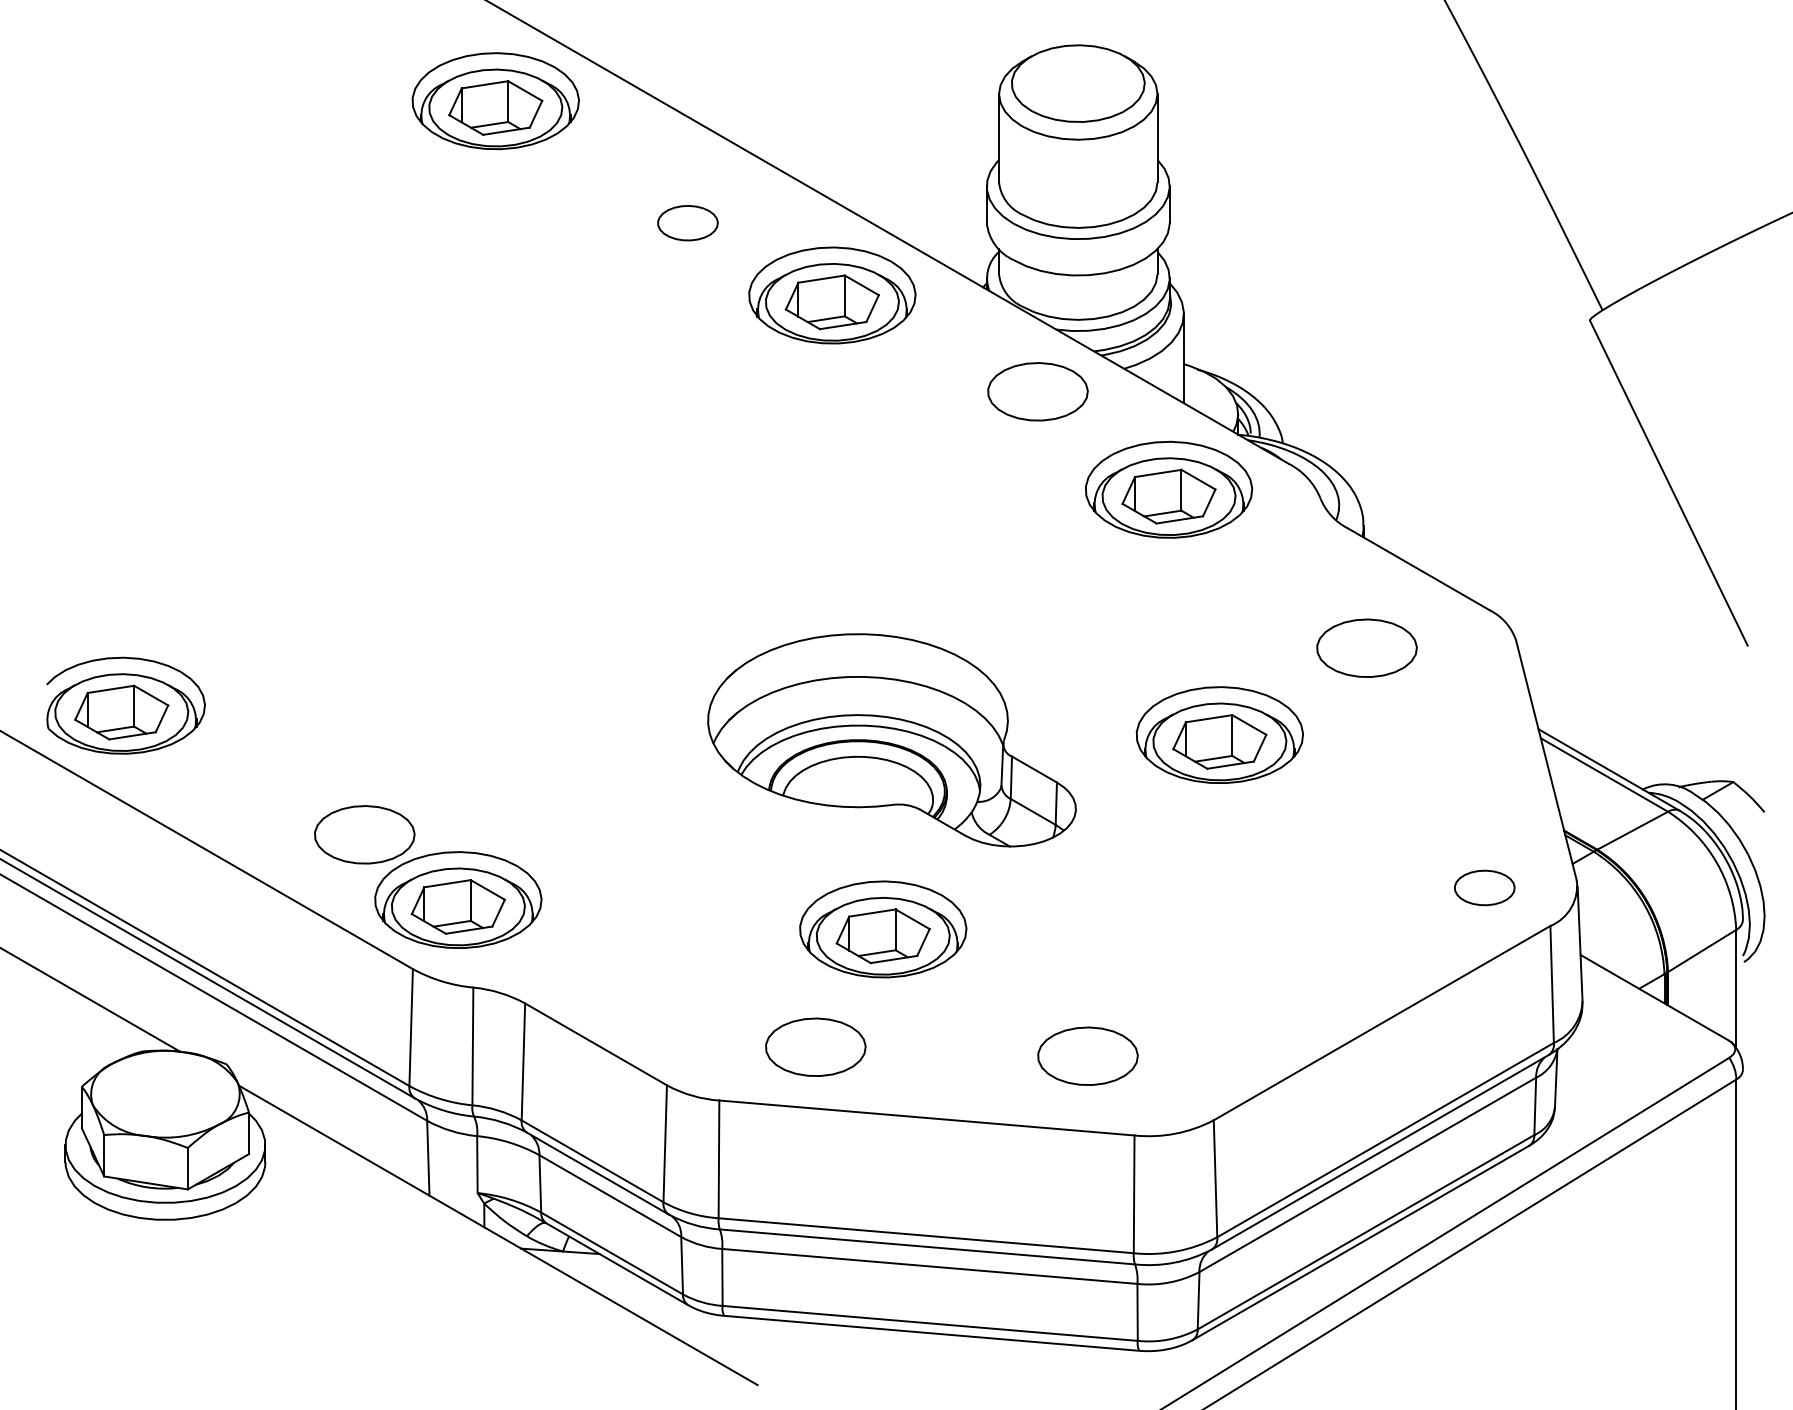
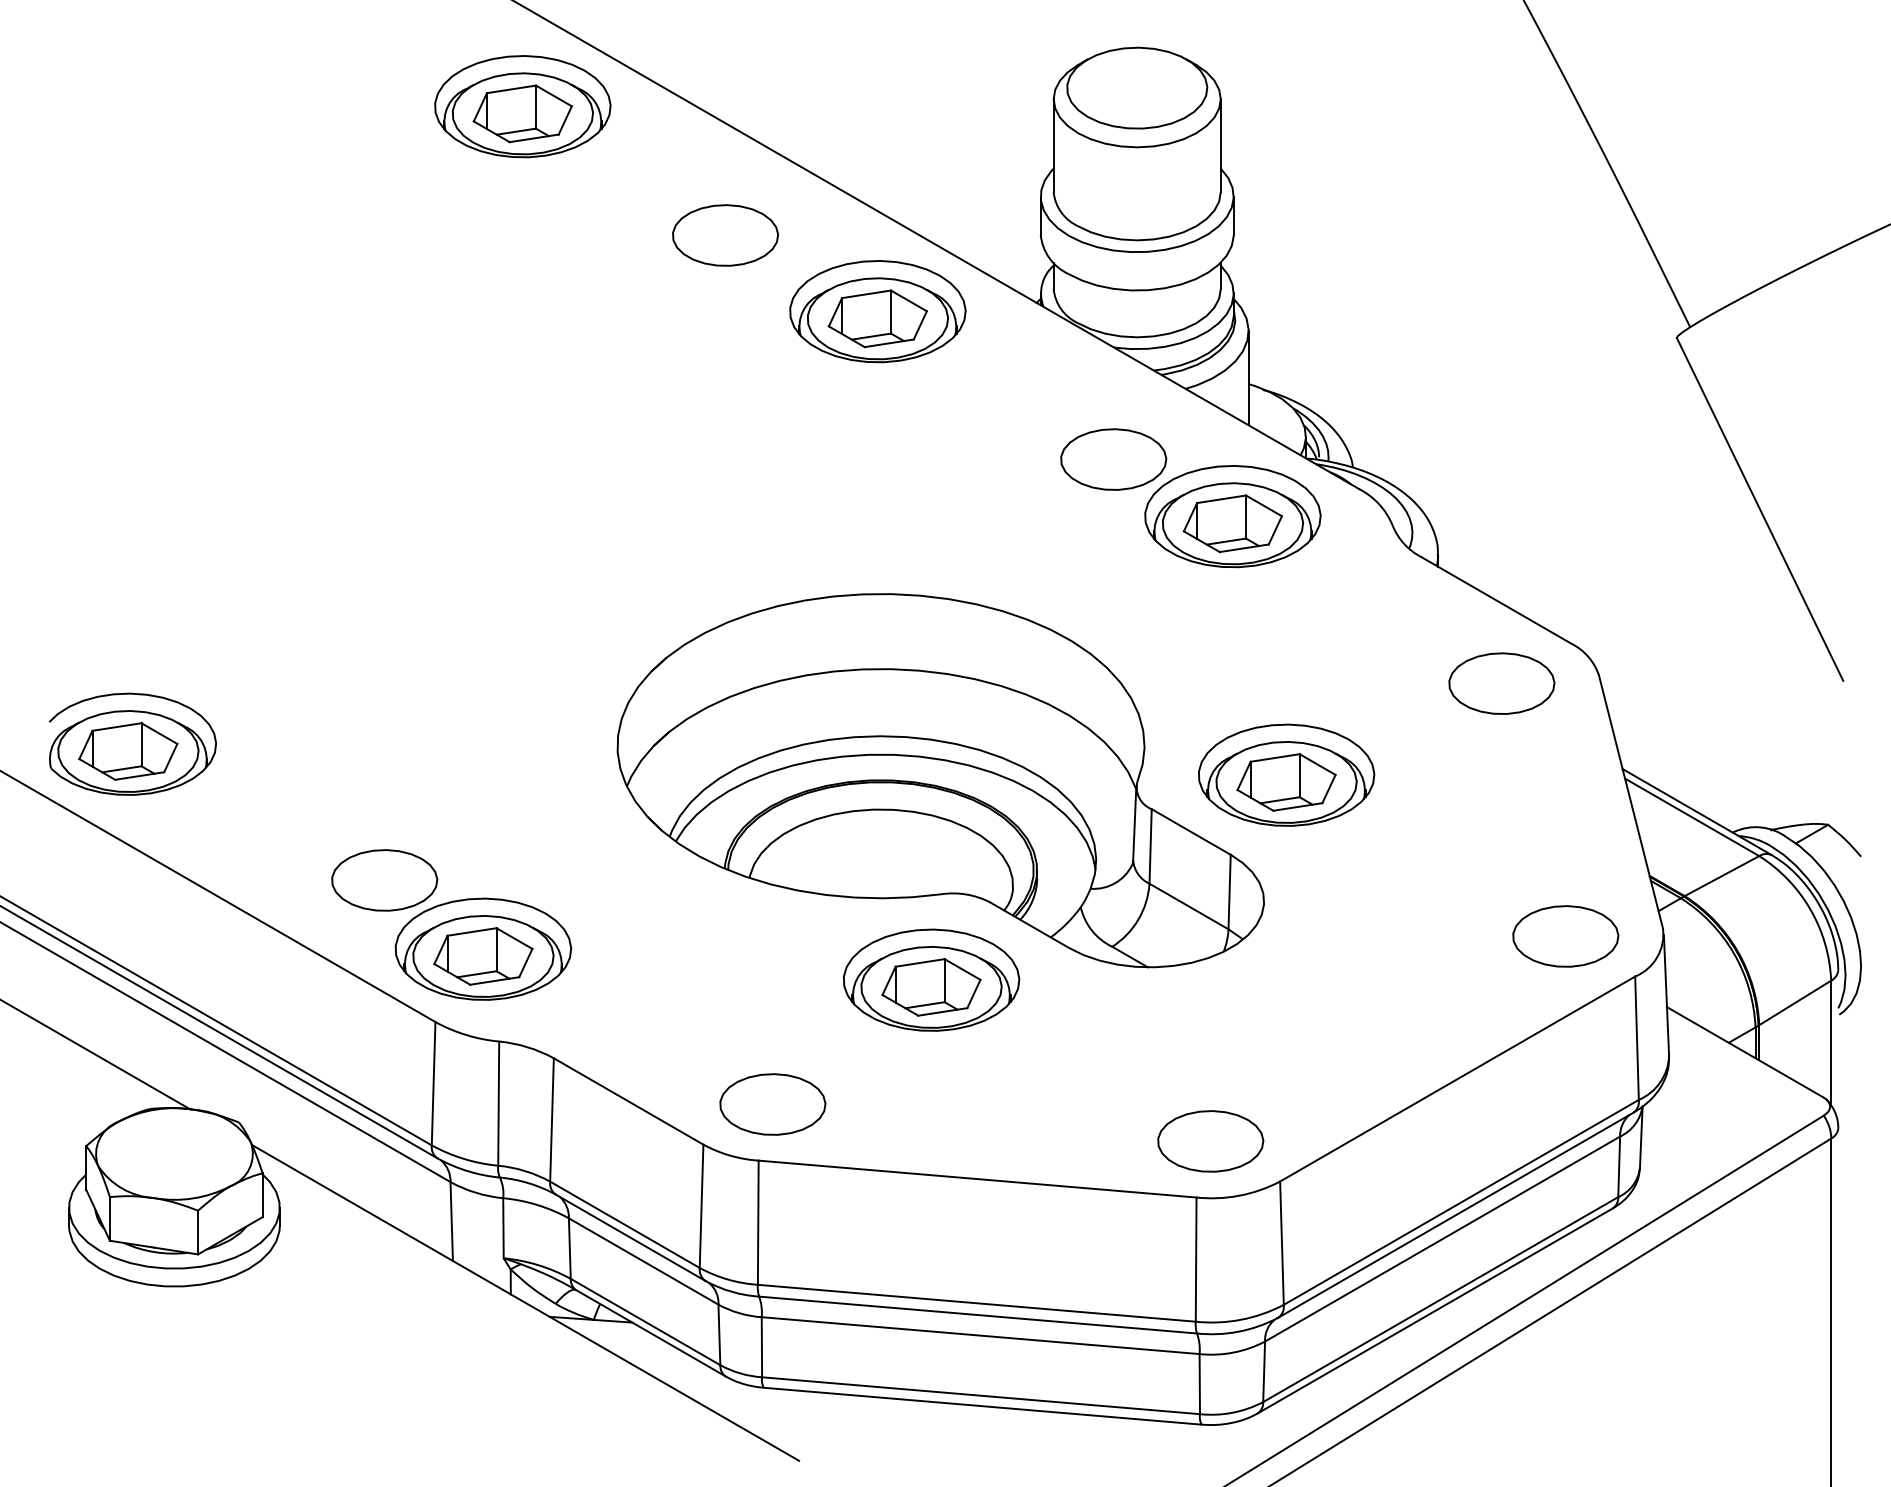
part: (687, 222) -> (725, 234), size x1.67
part: (1037, 391) -> (1113, 459), moved
part: (1366, 647) -> (1501, 682), moved
part: (891, 740) -> (940, 780), size x1.67
part: (1484, 887) -> (1565, 935), size x1.67
part: (815, 1046) -> (772, 1103), moved
part: (1087, 1055) -> (1210, 1140), moved

